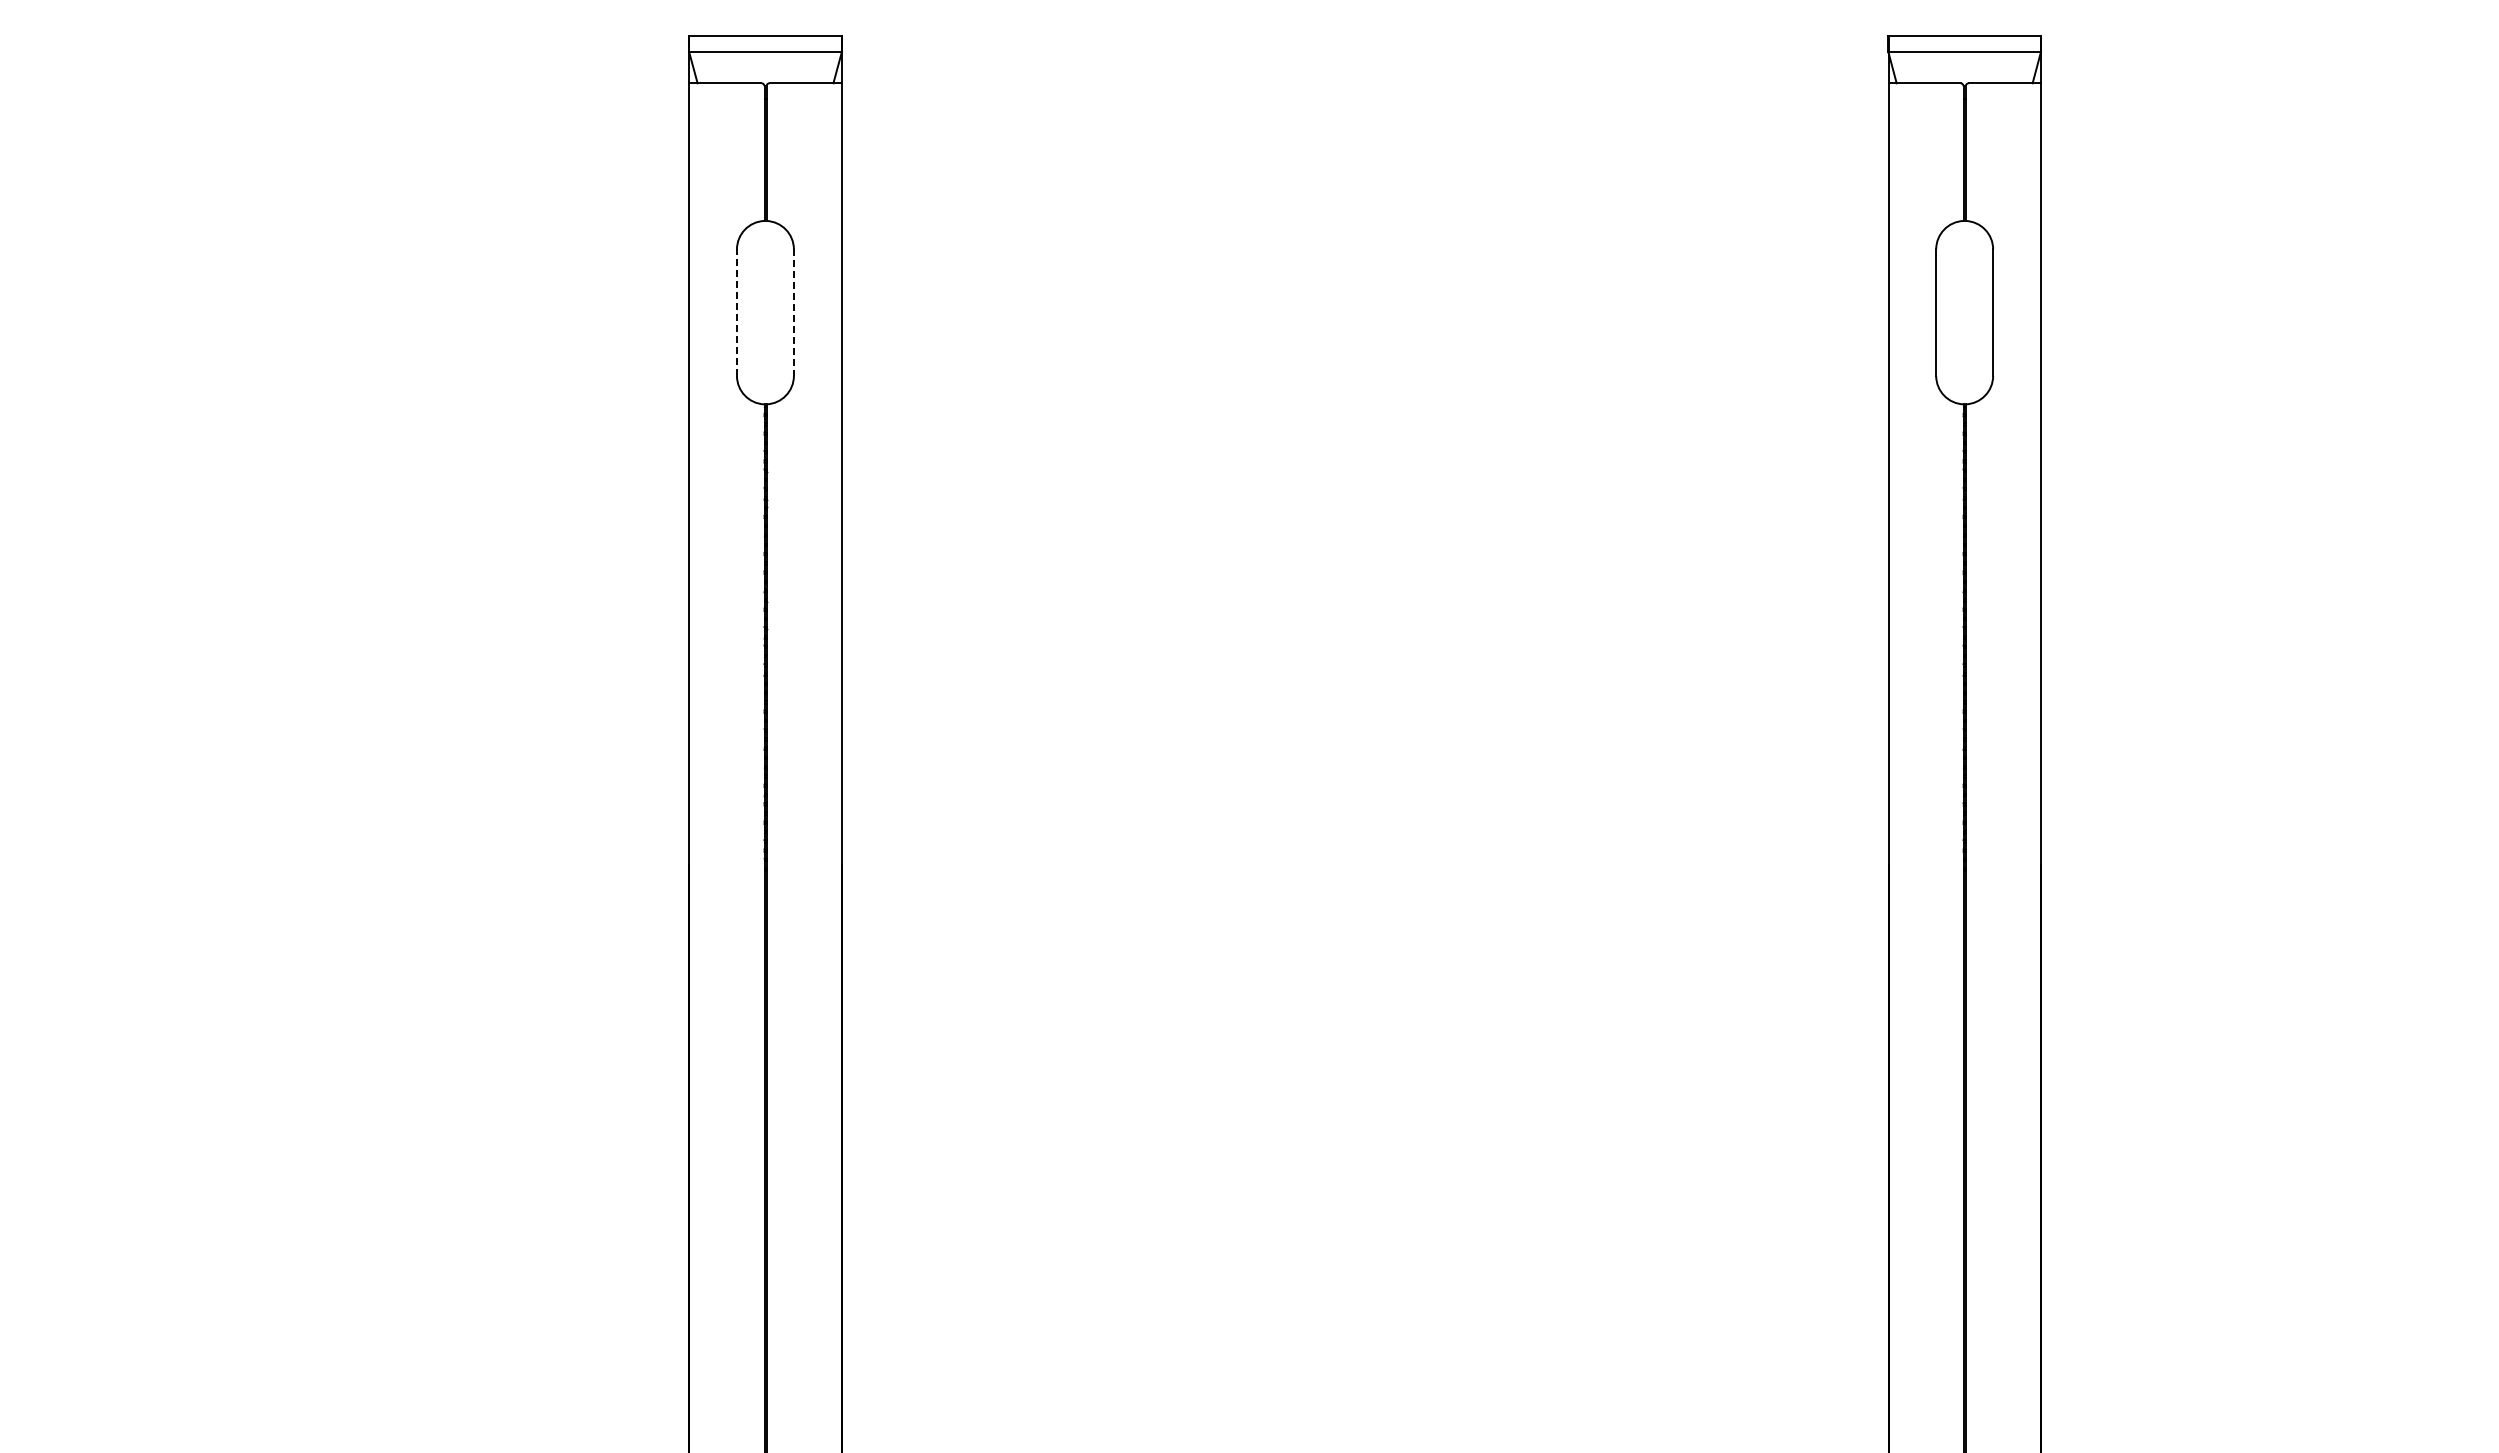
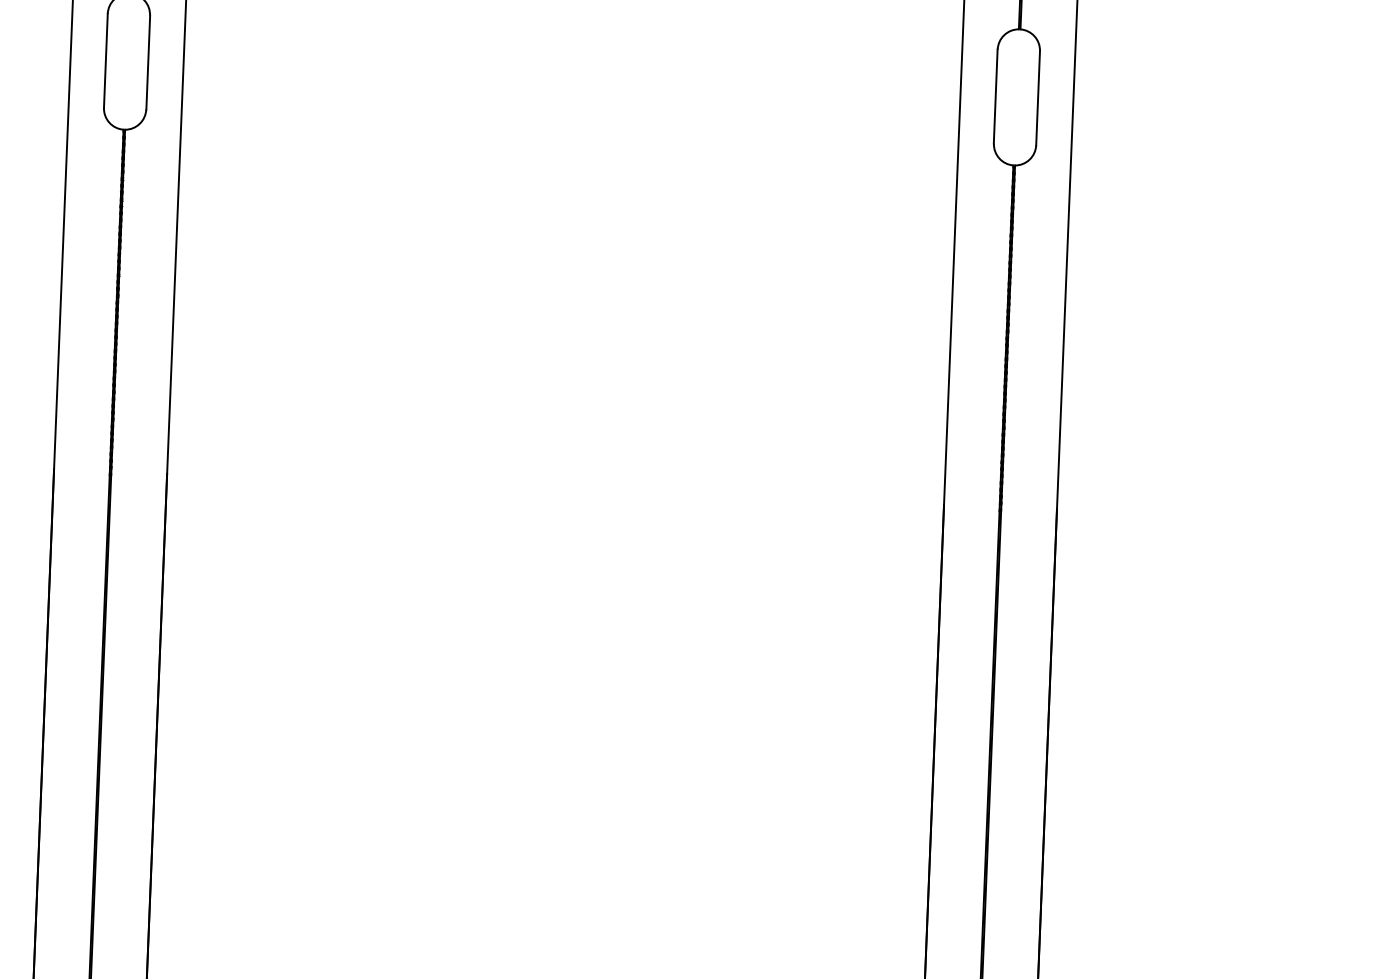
line: (736, 312) -> (105, 60), dashed -> solid
line: (794, 313) -> (148, 63), dashed -> solid

